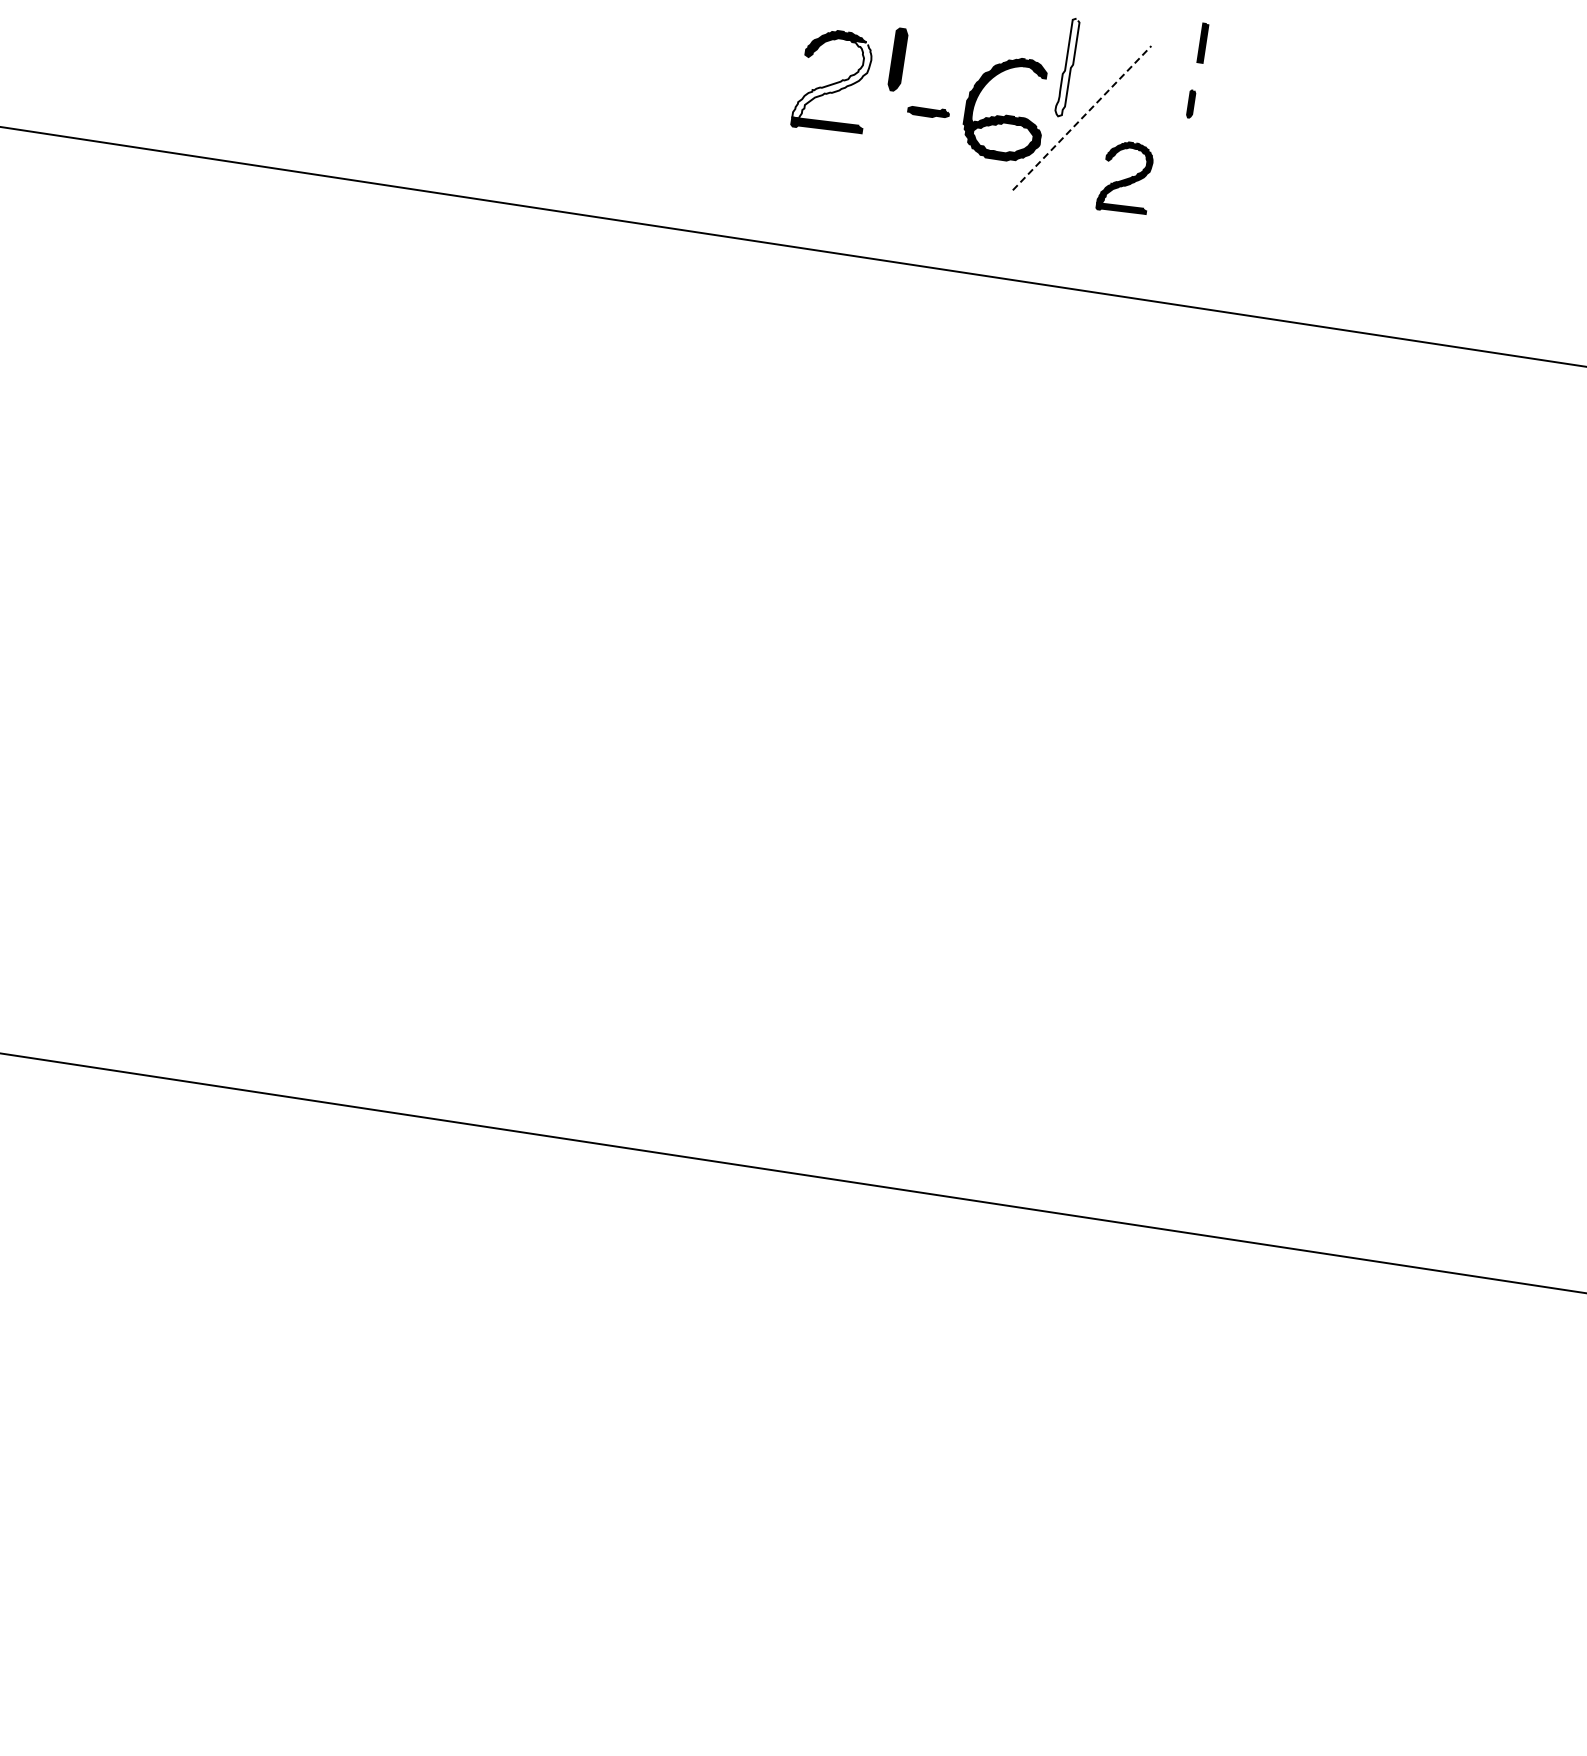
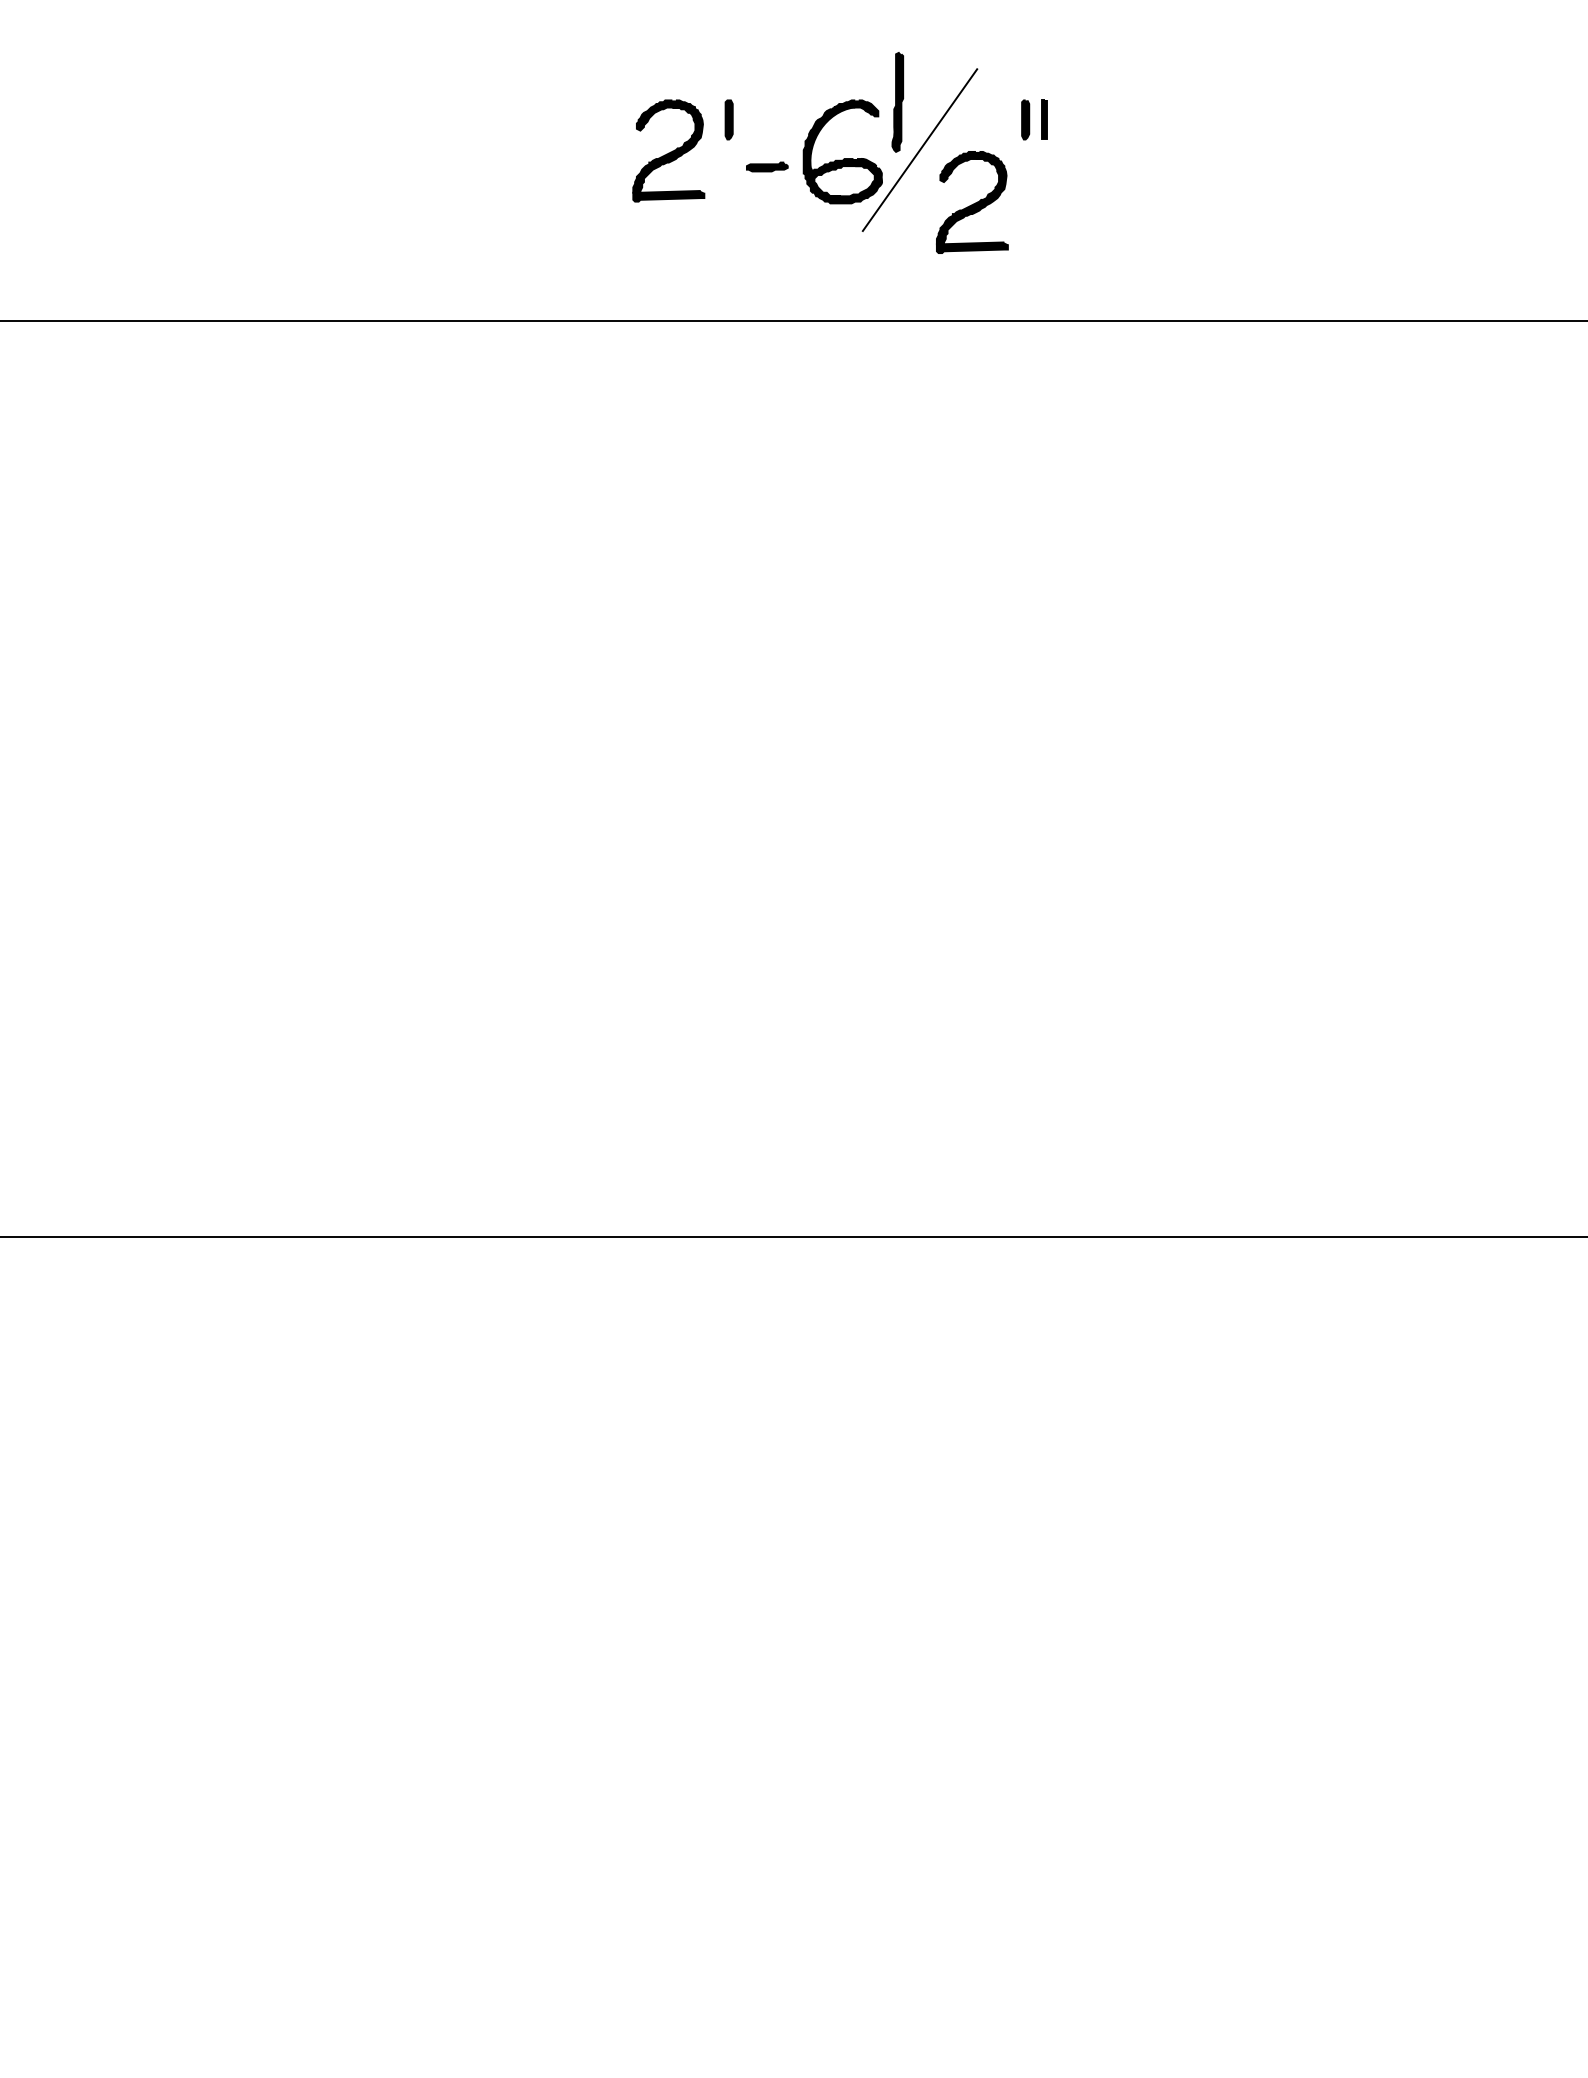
part: (1203, 42) -> (1044, 119), moved
part: (897, 59) -> (728, 119), size x0.62
fill: (1067, 66) -> (897, 101), added
fill: (832, 79) -> (667, 149), added
part: (1190, 103) -> (1025, 119), size x1.43
line: (1082, 118) -> (920, 150), dashed -> solid
part: (1126, 177) -> (972, 202), size x1.43

